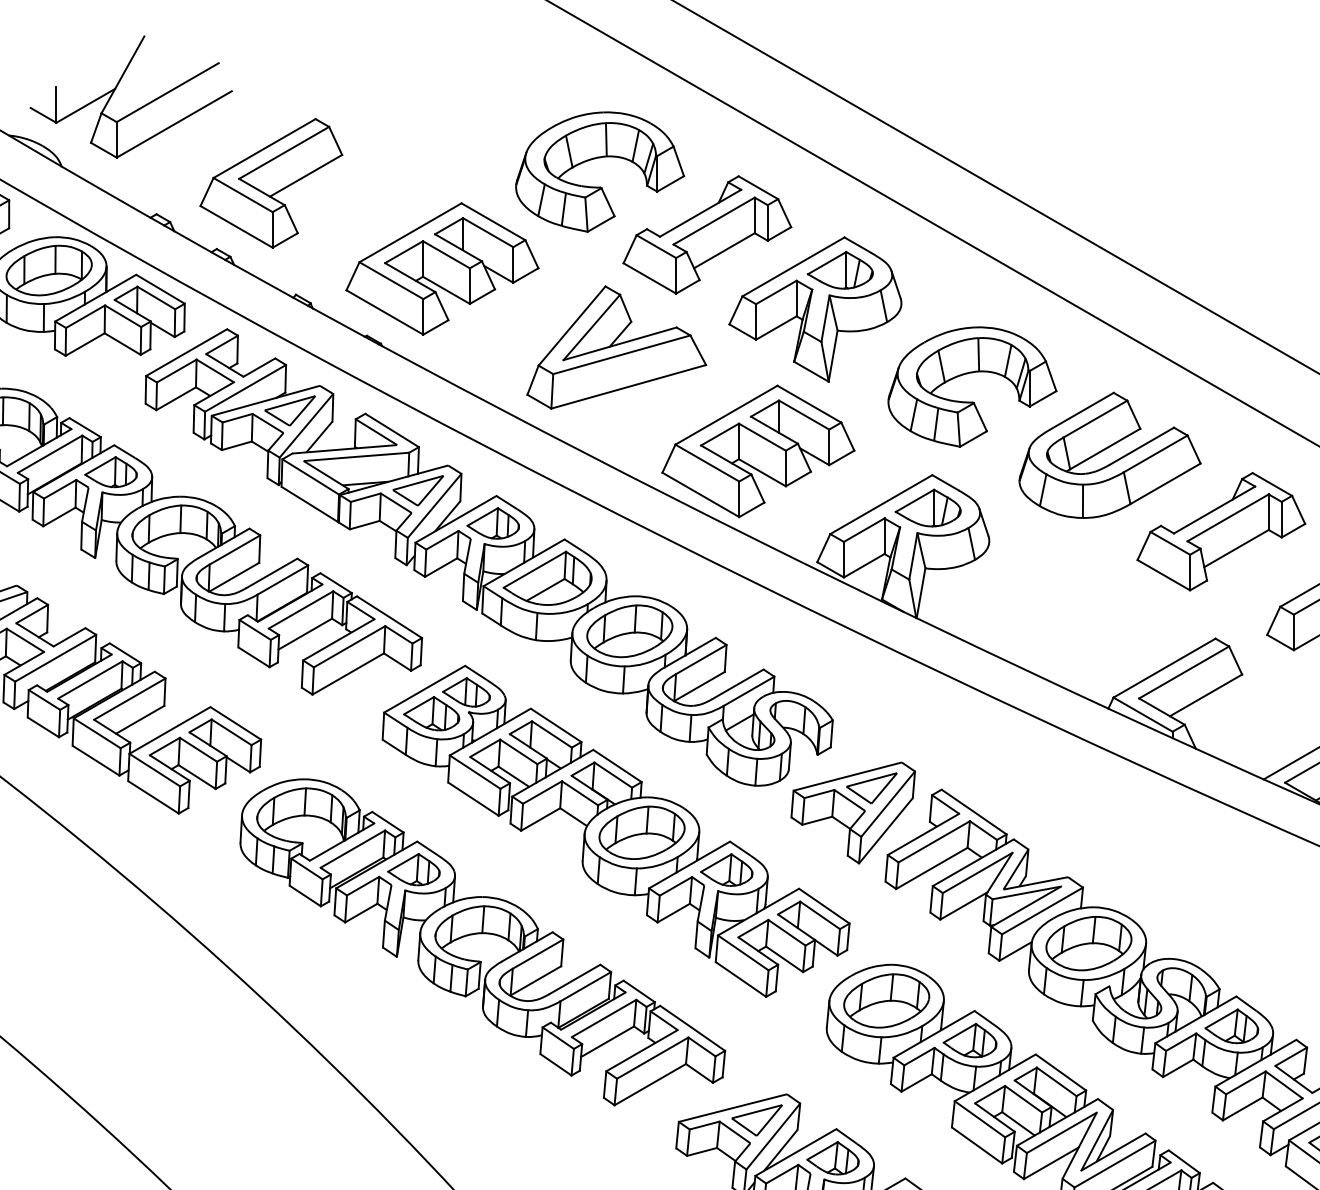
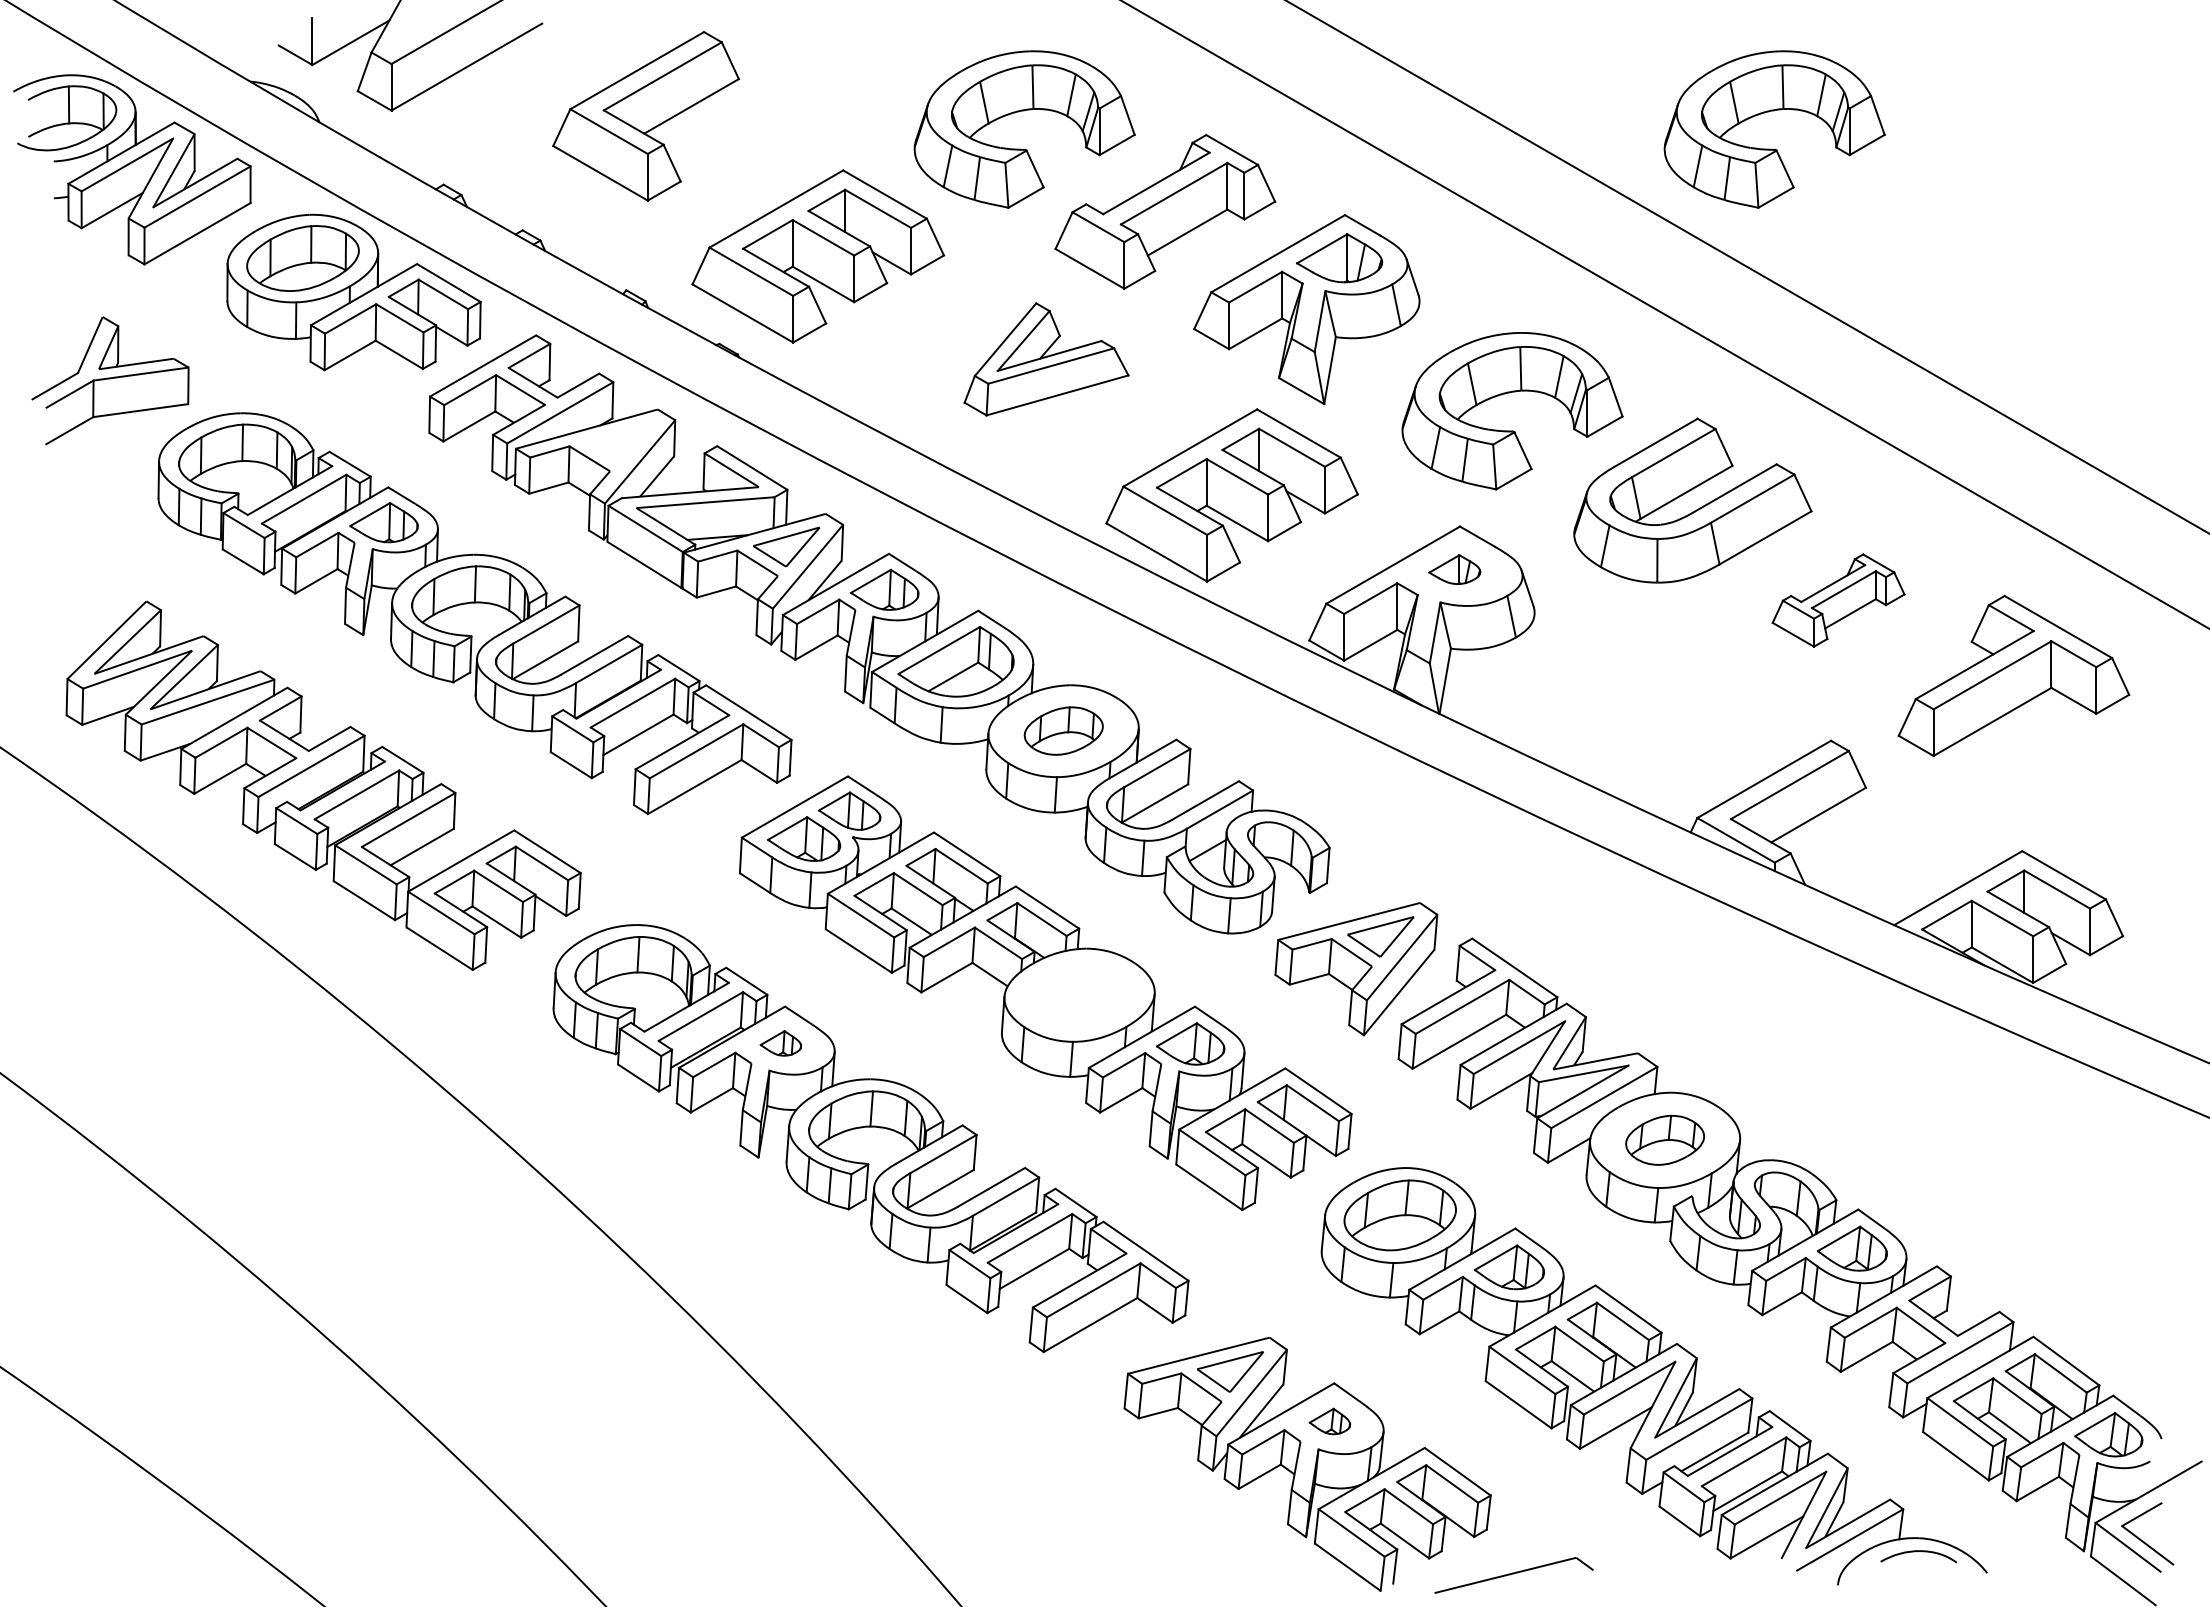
part: (1172, 158) -> (1774, 111), added
part: (270, 183) -> (645, 116), moved
part: (616, 347) -> (1046, 359), size x0.7
part: (290, 410) -> (618, 442), removed
part: (928, 507) -> (1454, 569), size x0.6
part: (1221, 531) -> (1838, 600), size x0.6
part: (629, 630) -> (1063, 730), size x0.7
part: (641, 833) -> (1079, 995), removed
part: (413, 869) -> (780, 1043), size x0.6
part: (1088, 943) -> (1664, 1140), size x0.7
part: (832, 1158) -> (1329, 1421), size x0.6

